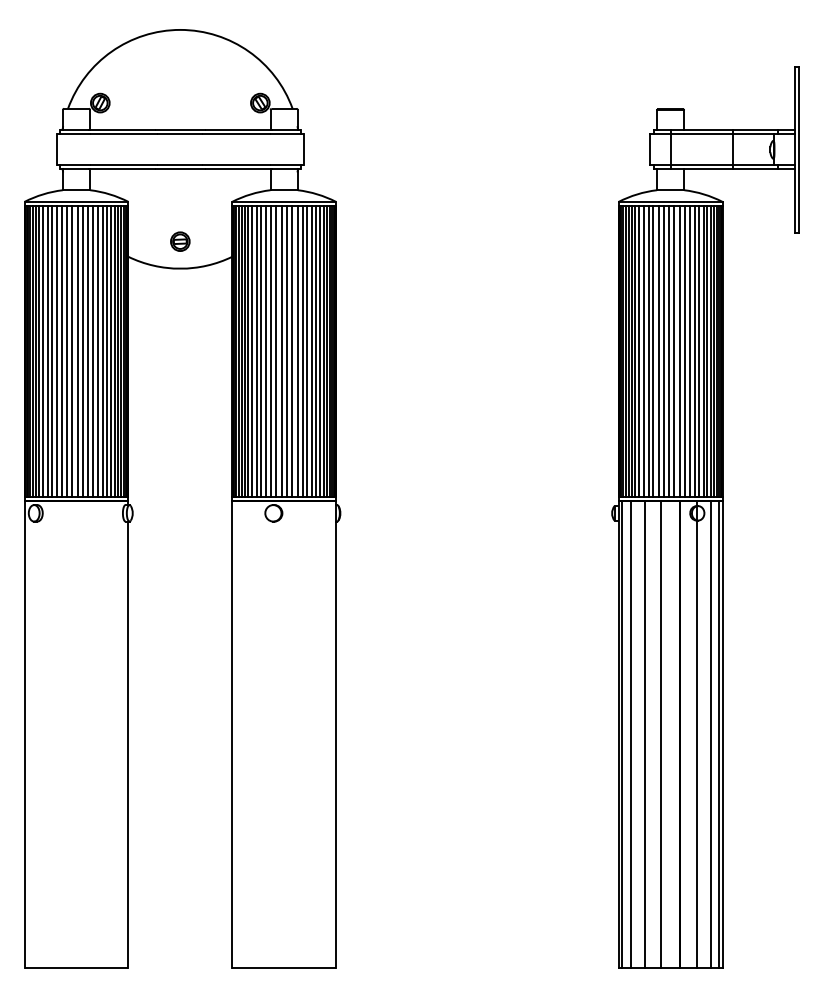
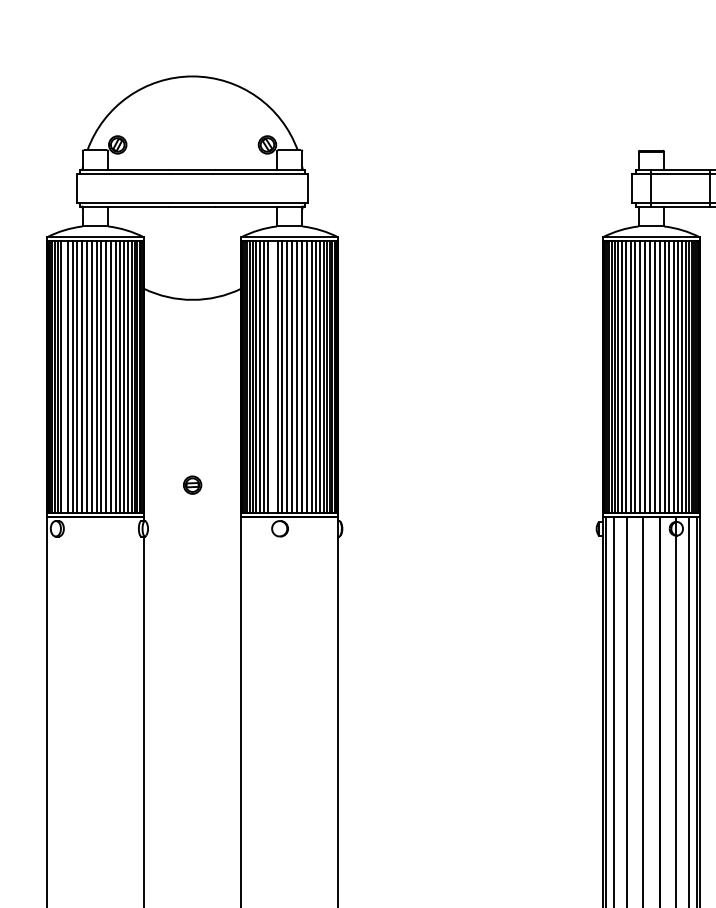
part: (180, 241) -> (192, 484), moved
line: (43, 351) -> (64, 377), removed
line: (266, 351) -> (273, 377), removed

